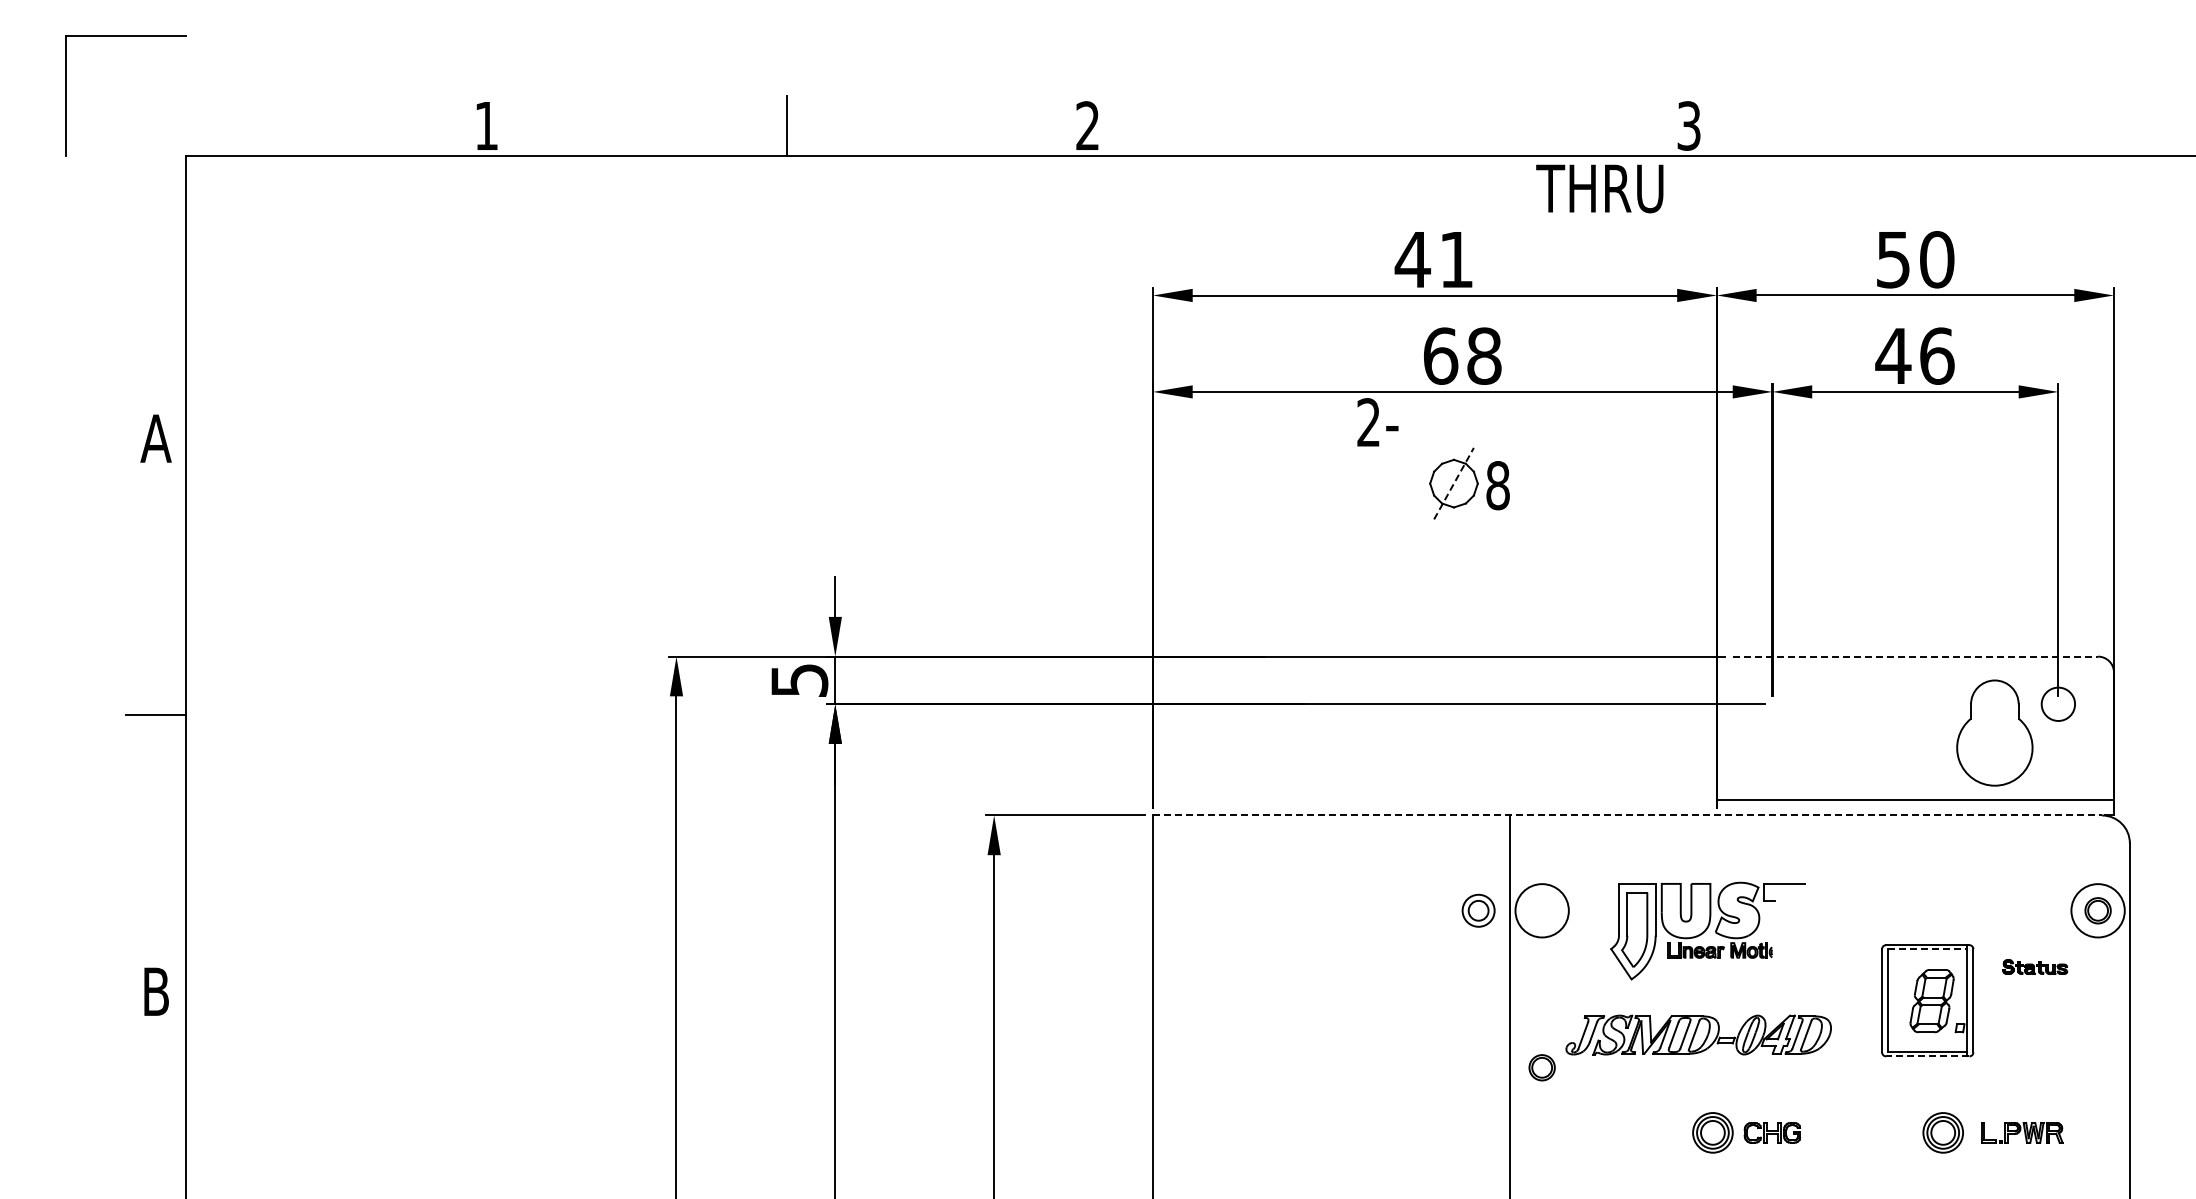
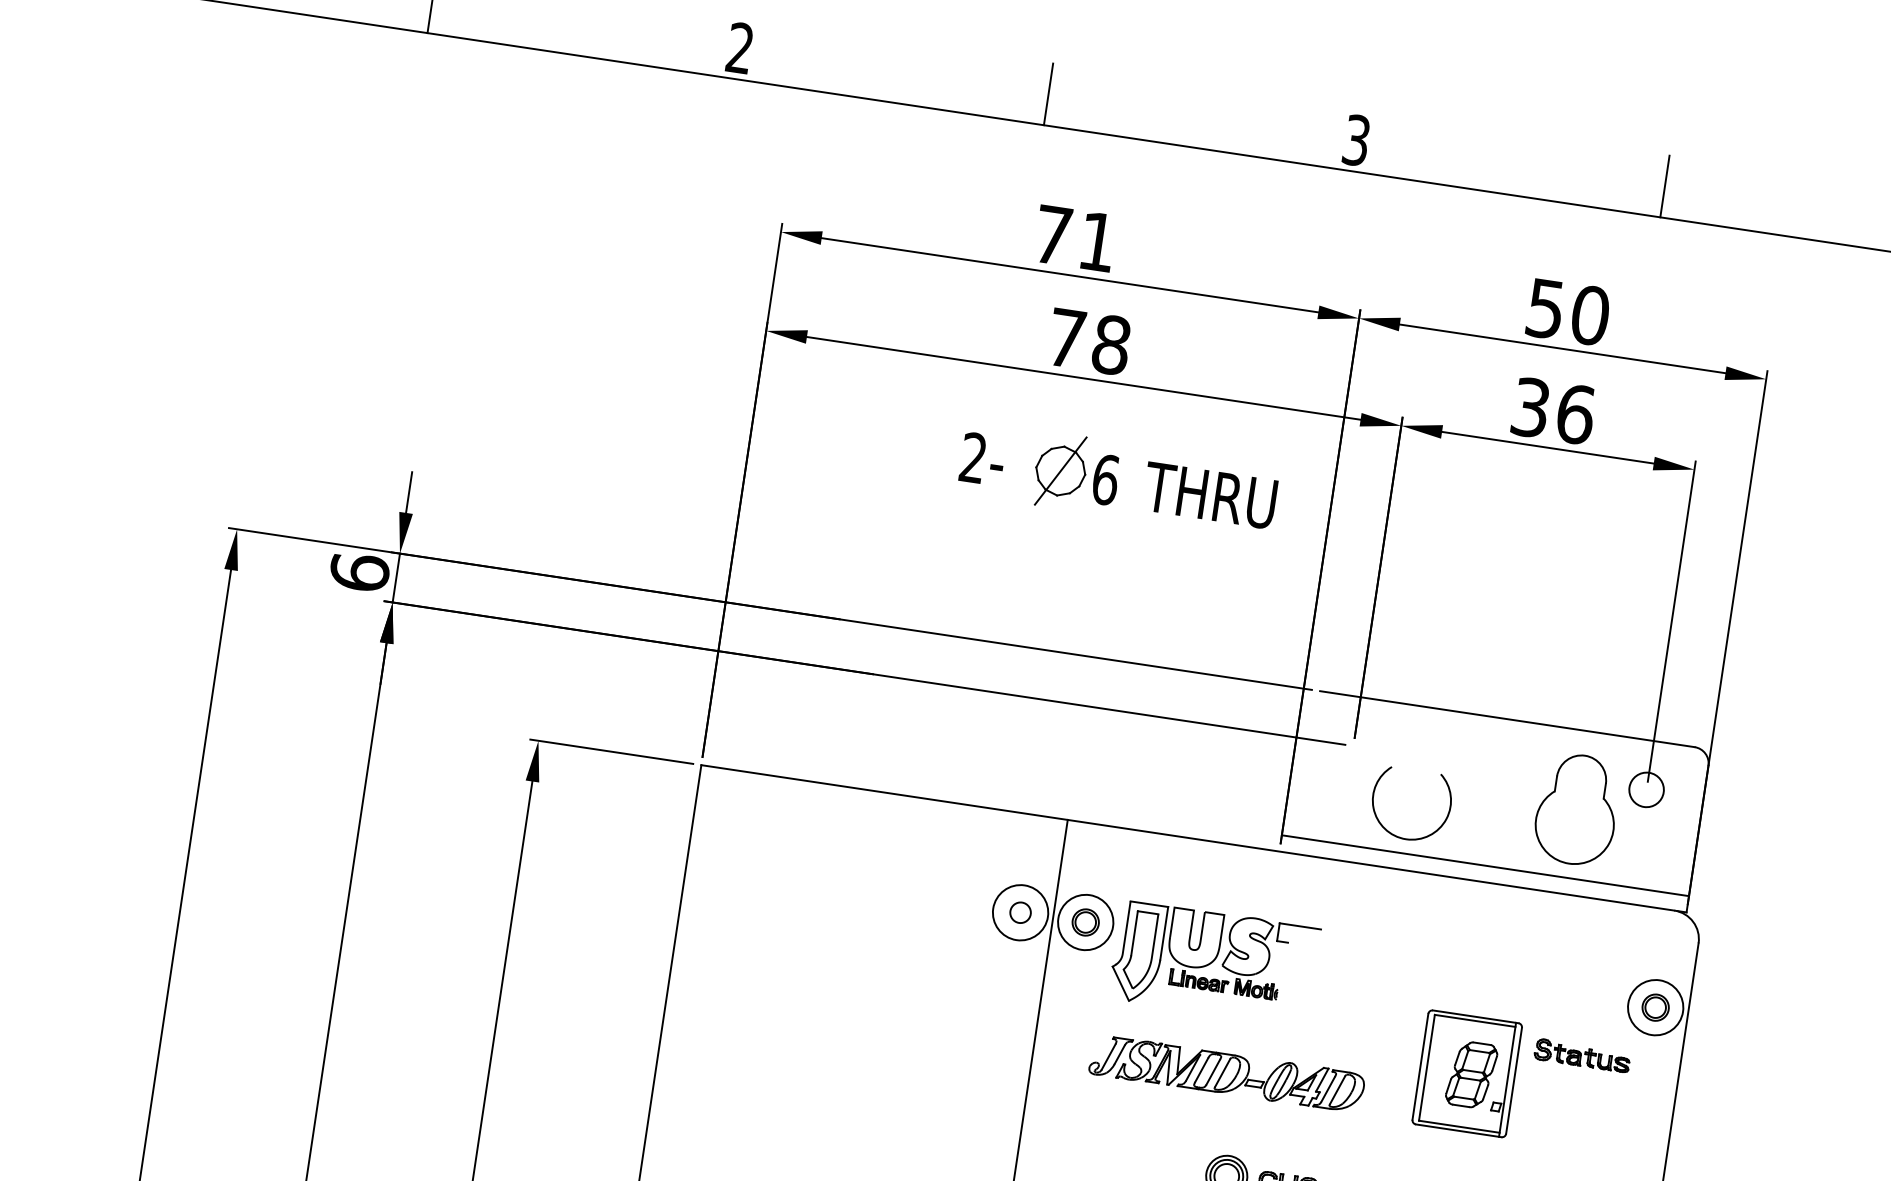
line: (1388, 125) -> (1048, 93), added
line: (1989, 125) -> (1664, 185), added
text: (1599, 188) -> (1209, 495), moved
text: (1412, 259) -> (1052, 234), 41 -> 71
text: (1440, 355) -> (1066, 337), 68 -> 78
text: (1893, 355) -> (1530, 407), 46 -> 36
text: (1377, 422) -> (982, 459), moved
line: (1454, 483) -> (1061, 470), dashed -> solid
text: (1498, 485) -> (1106, 479), 8 -> 6
line: (1915, 656) -> (1507, 718), dashed -> solid
text: (799, 680) -> (359, 572), 5 -> 6
arc: (1824, 782) -> (1394, 834), added
line: (1627, 815) -> (1187, 837), dashed -> solid
circle: (1478, 910) -> (1020, 912), size x1.67
part: (1707, 930) -> (1214, 962), moved
line: (1928, 949) -> (1475, 1021), dashed -> solid
part: (2034, 966) -> (1581, 1055), size x1.43
line: (1927, 1056) -> (1458, 1130), dashed -> solid
part: (1541, 1067) -> (1085, 922), moved

